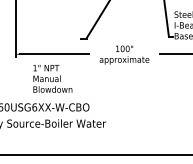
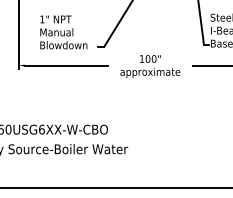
text: (52, 78) -> (63, 32), moved

